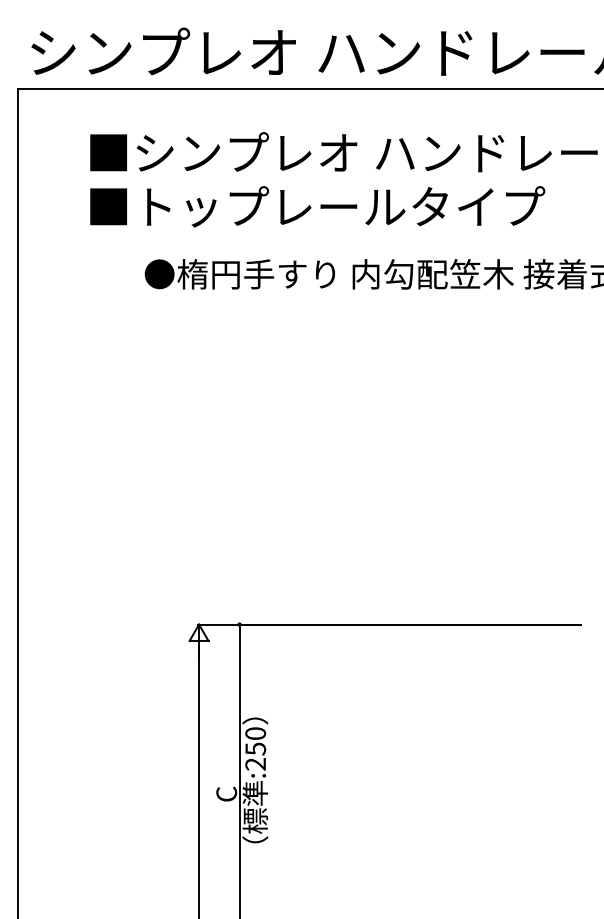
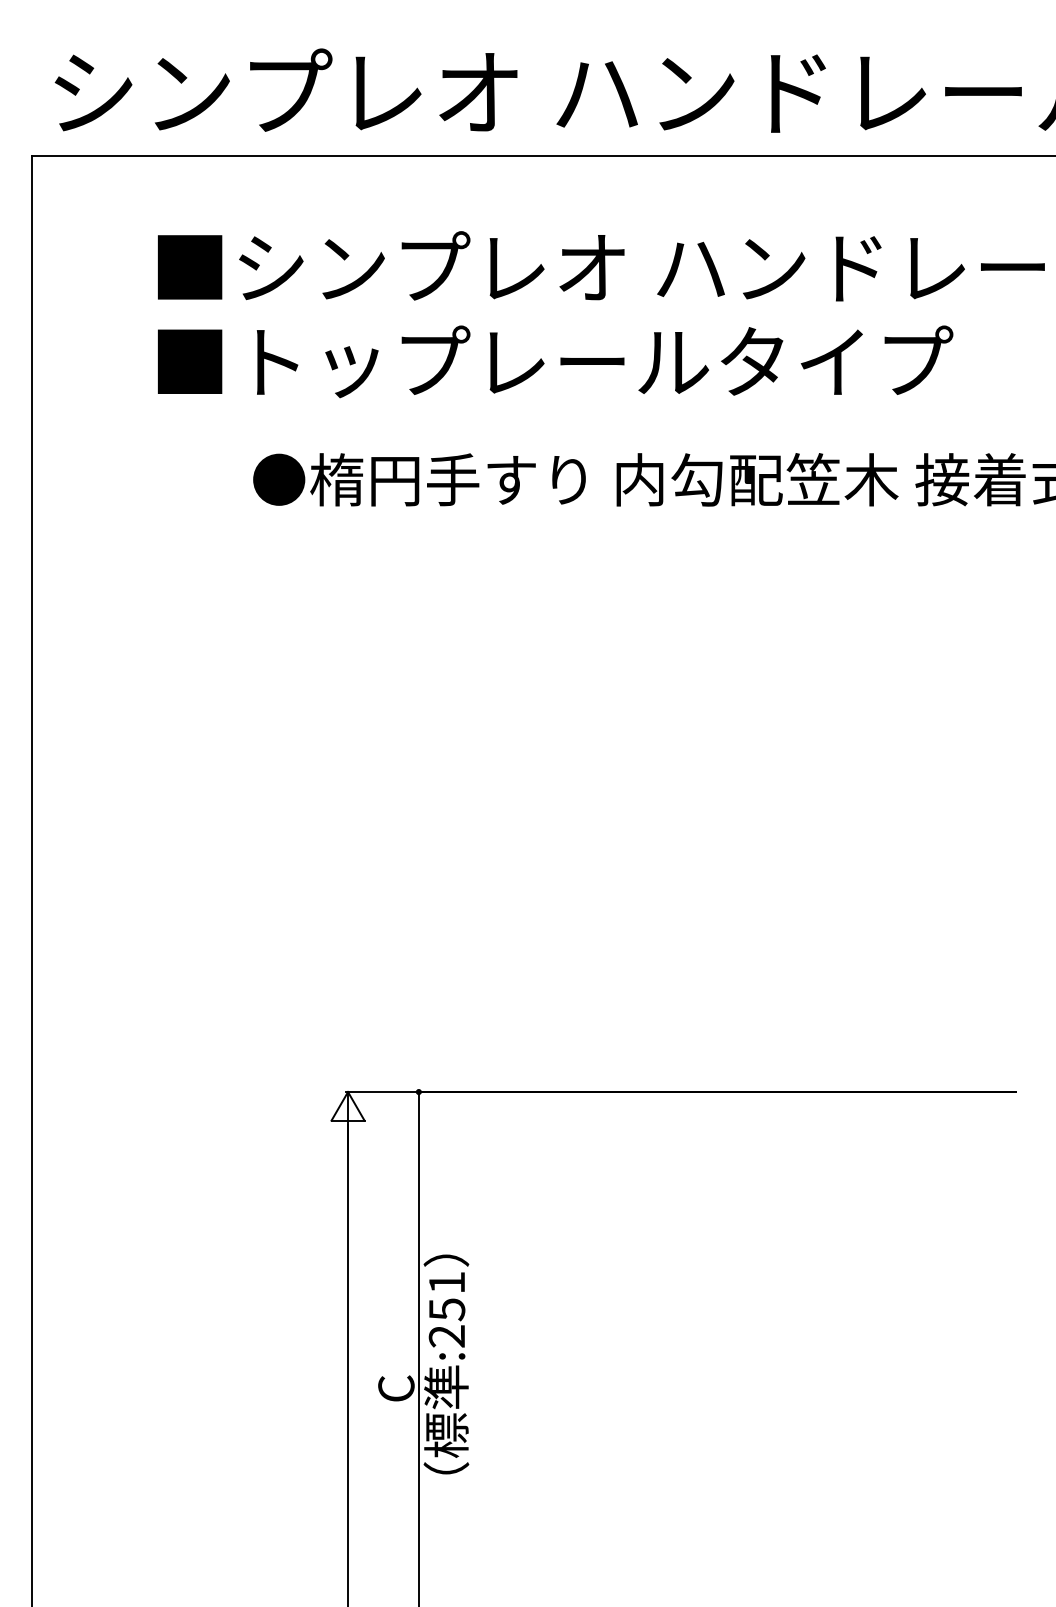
text: (255, 733) -> (446, 1282), :250 -> :251

